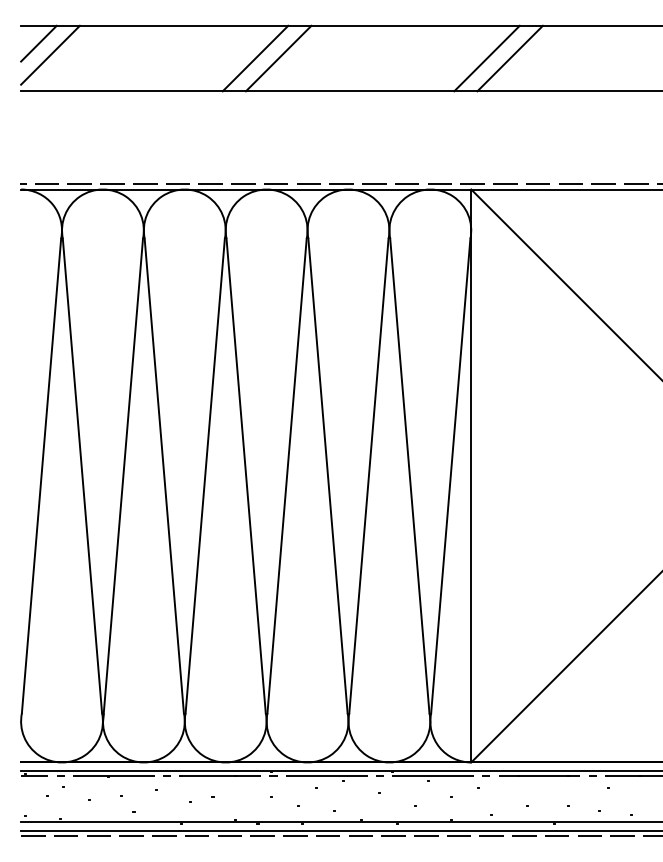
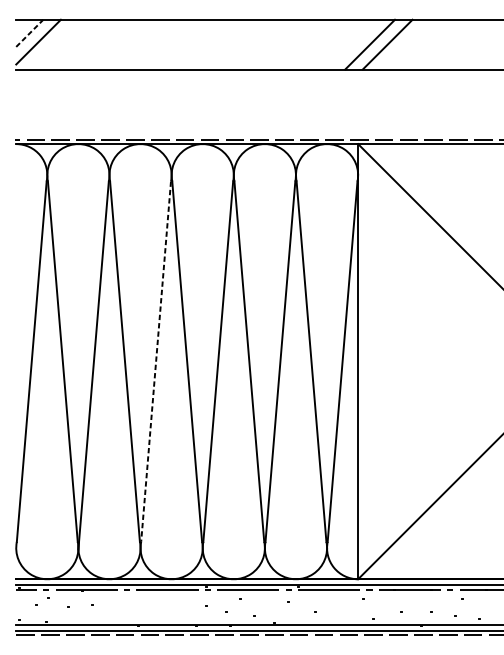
line: (39, 43) -> (30, 33), solid -> dashed
line: (255, 58) -> (194, 44), removed
line: (278, 58) -> (211, 44), removed
line: (205, 476) -> (156, 362), solid -> dashed

